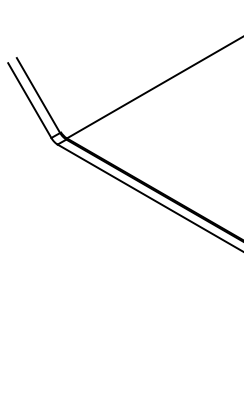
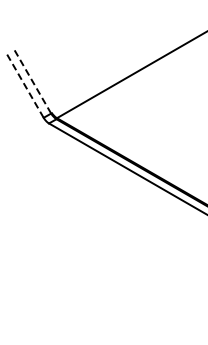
line: (38, 95) -> (32, 81), solid -> dashed
line: (30, 100) -> (25, 85), solid -> dashed

